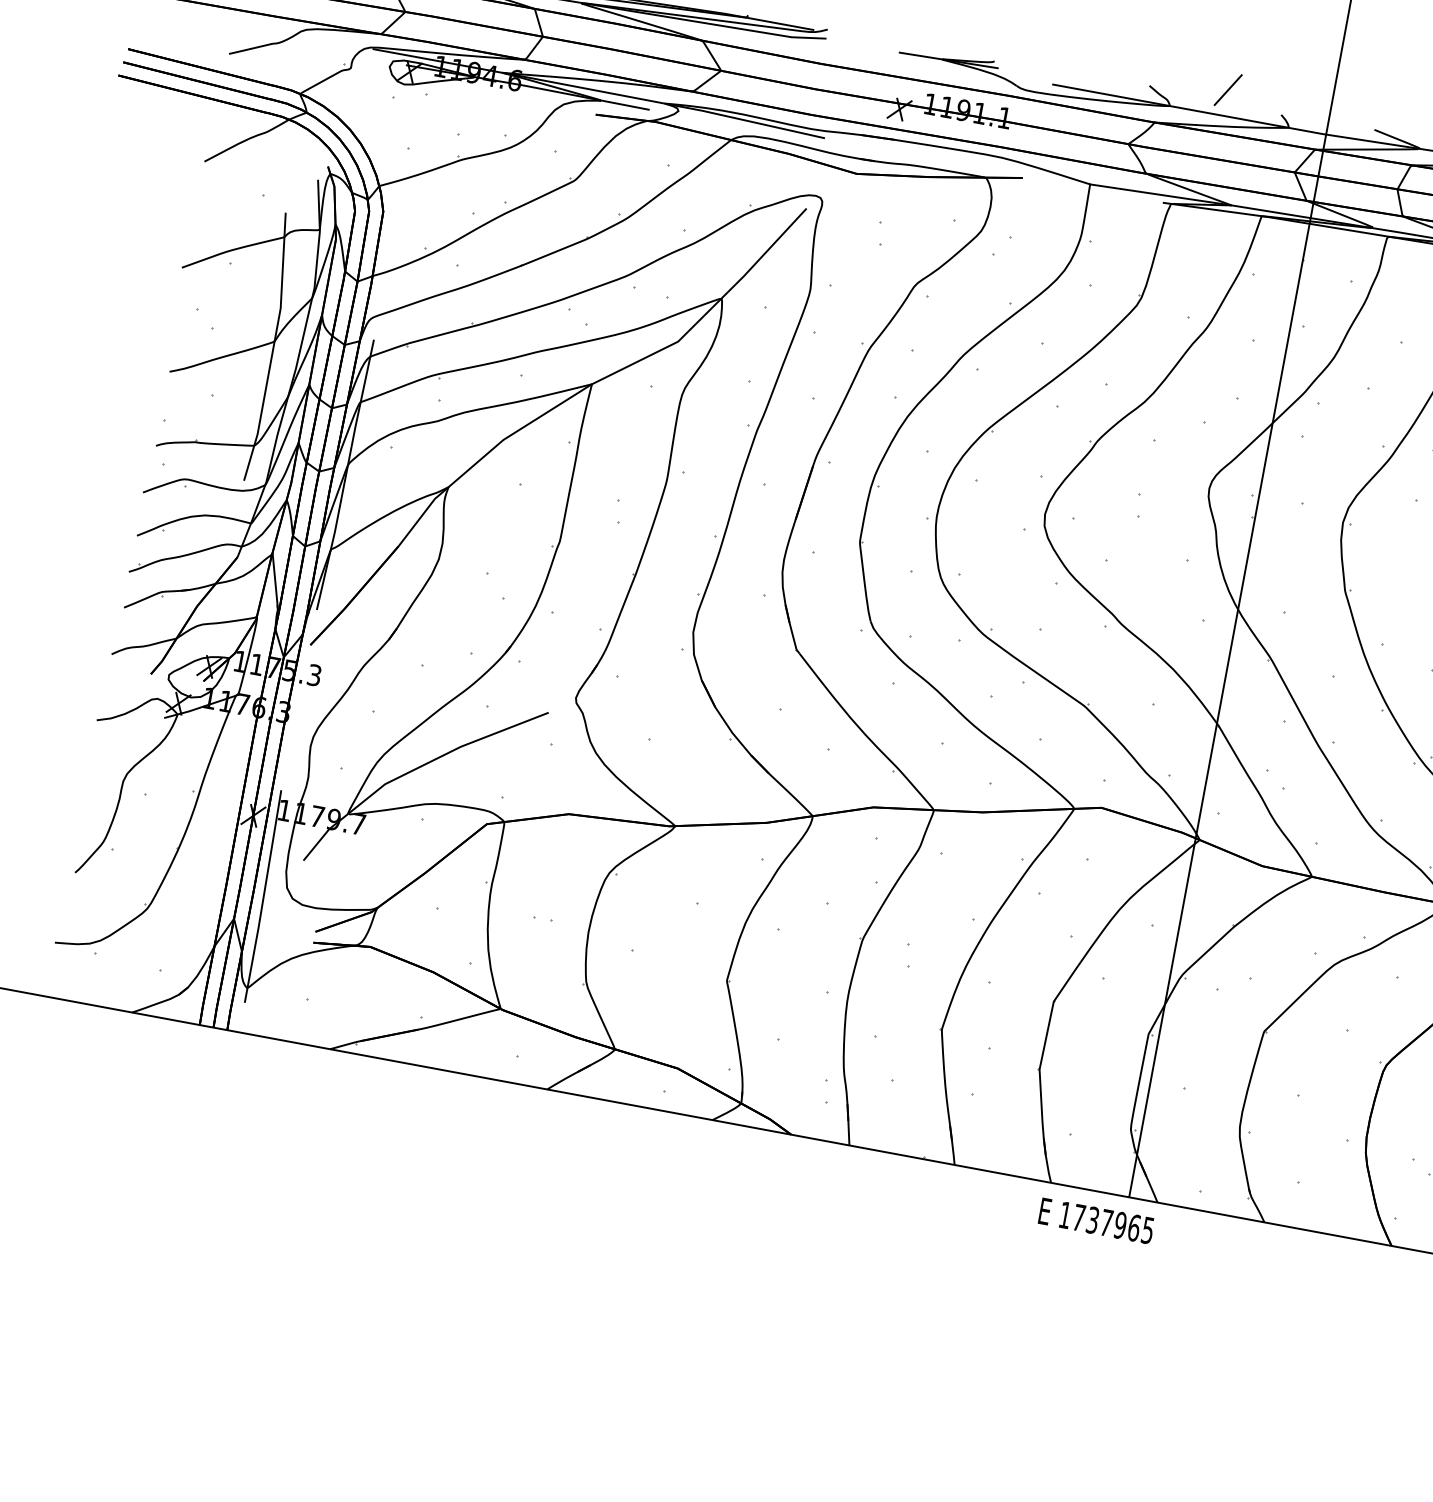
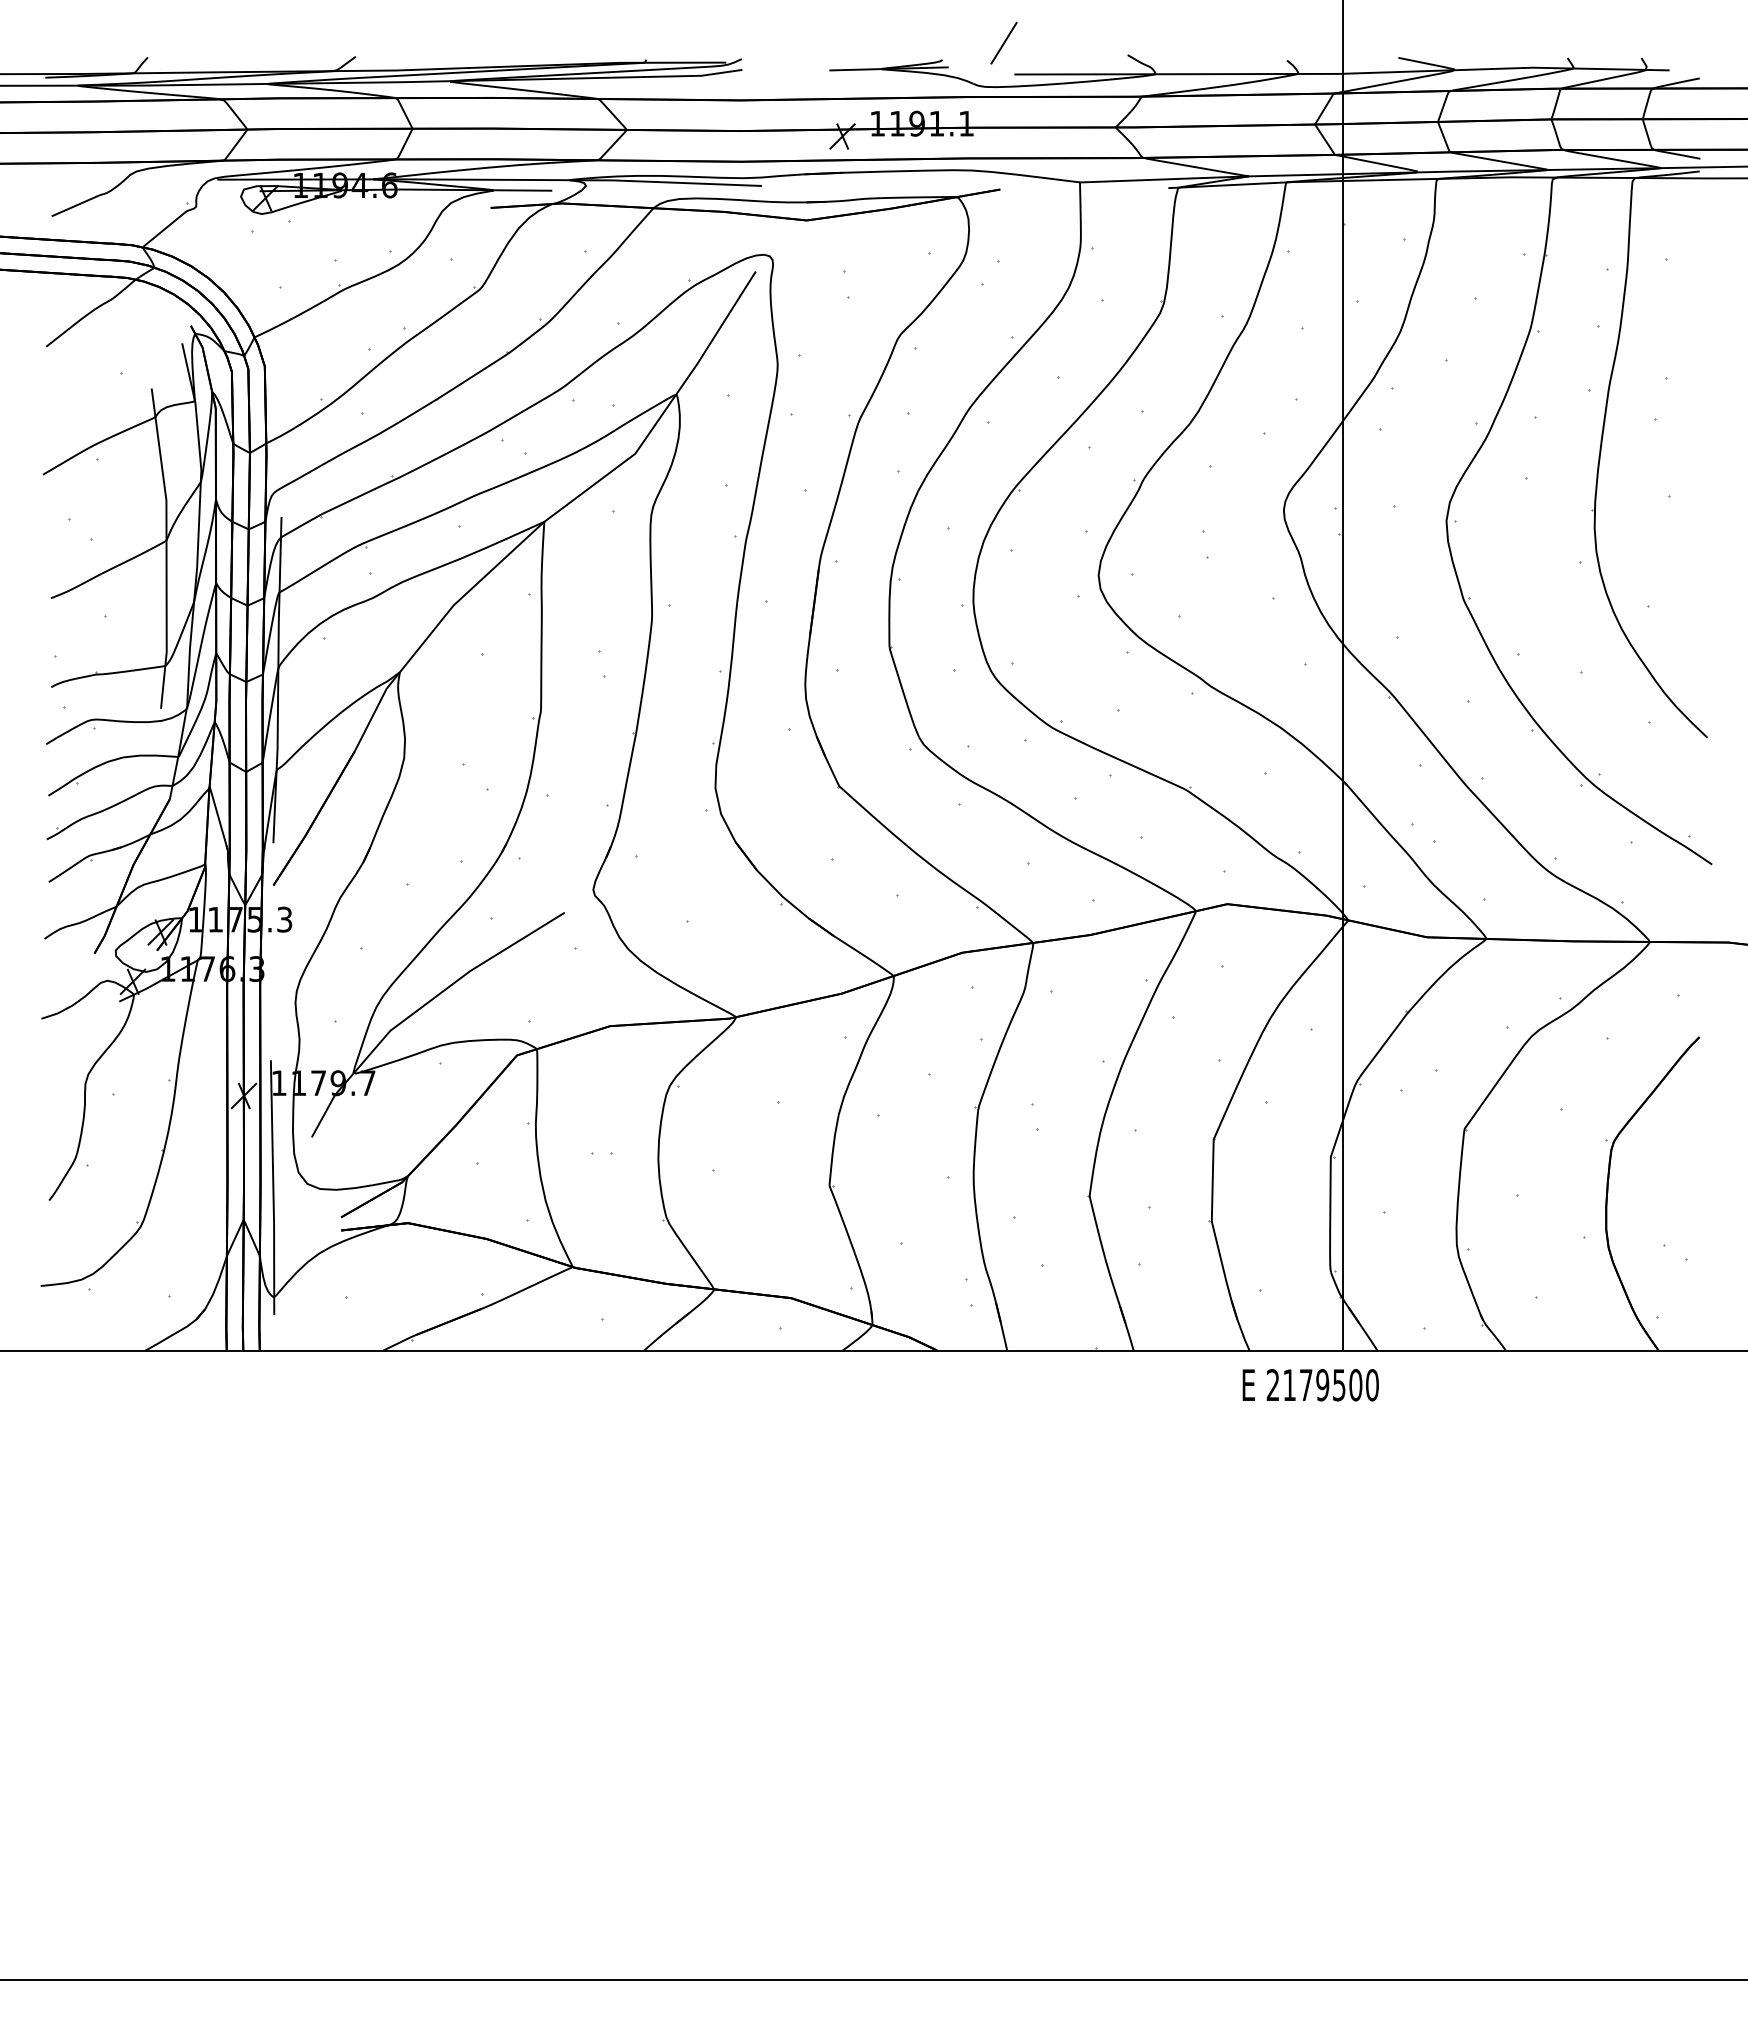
line: (1227, 89) -> (1003, 42), moved
text: (1106, 1223) -> (1322, 1385), 1737965 -> 2179500

